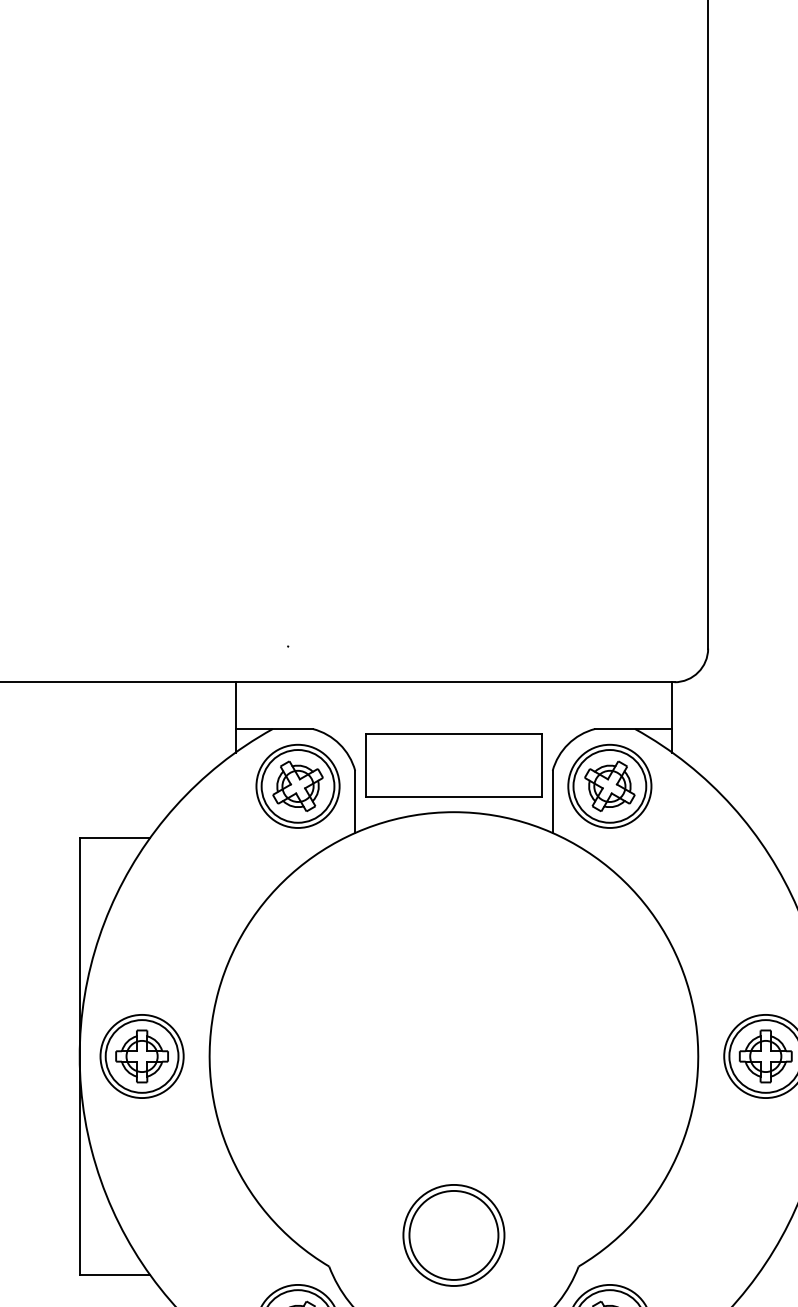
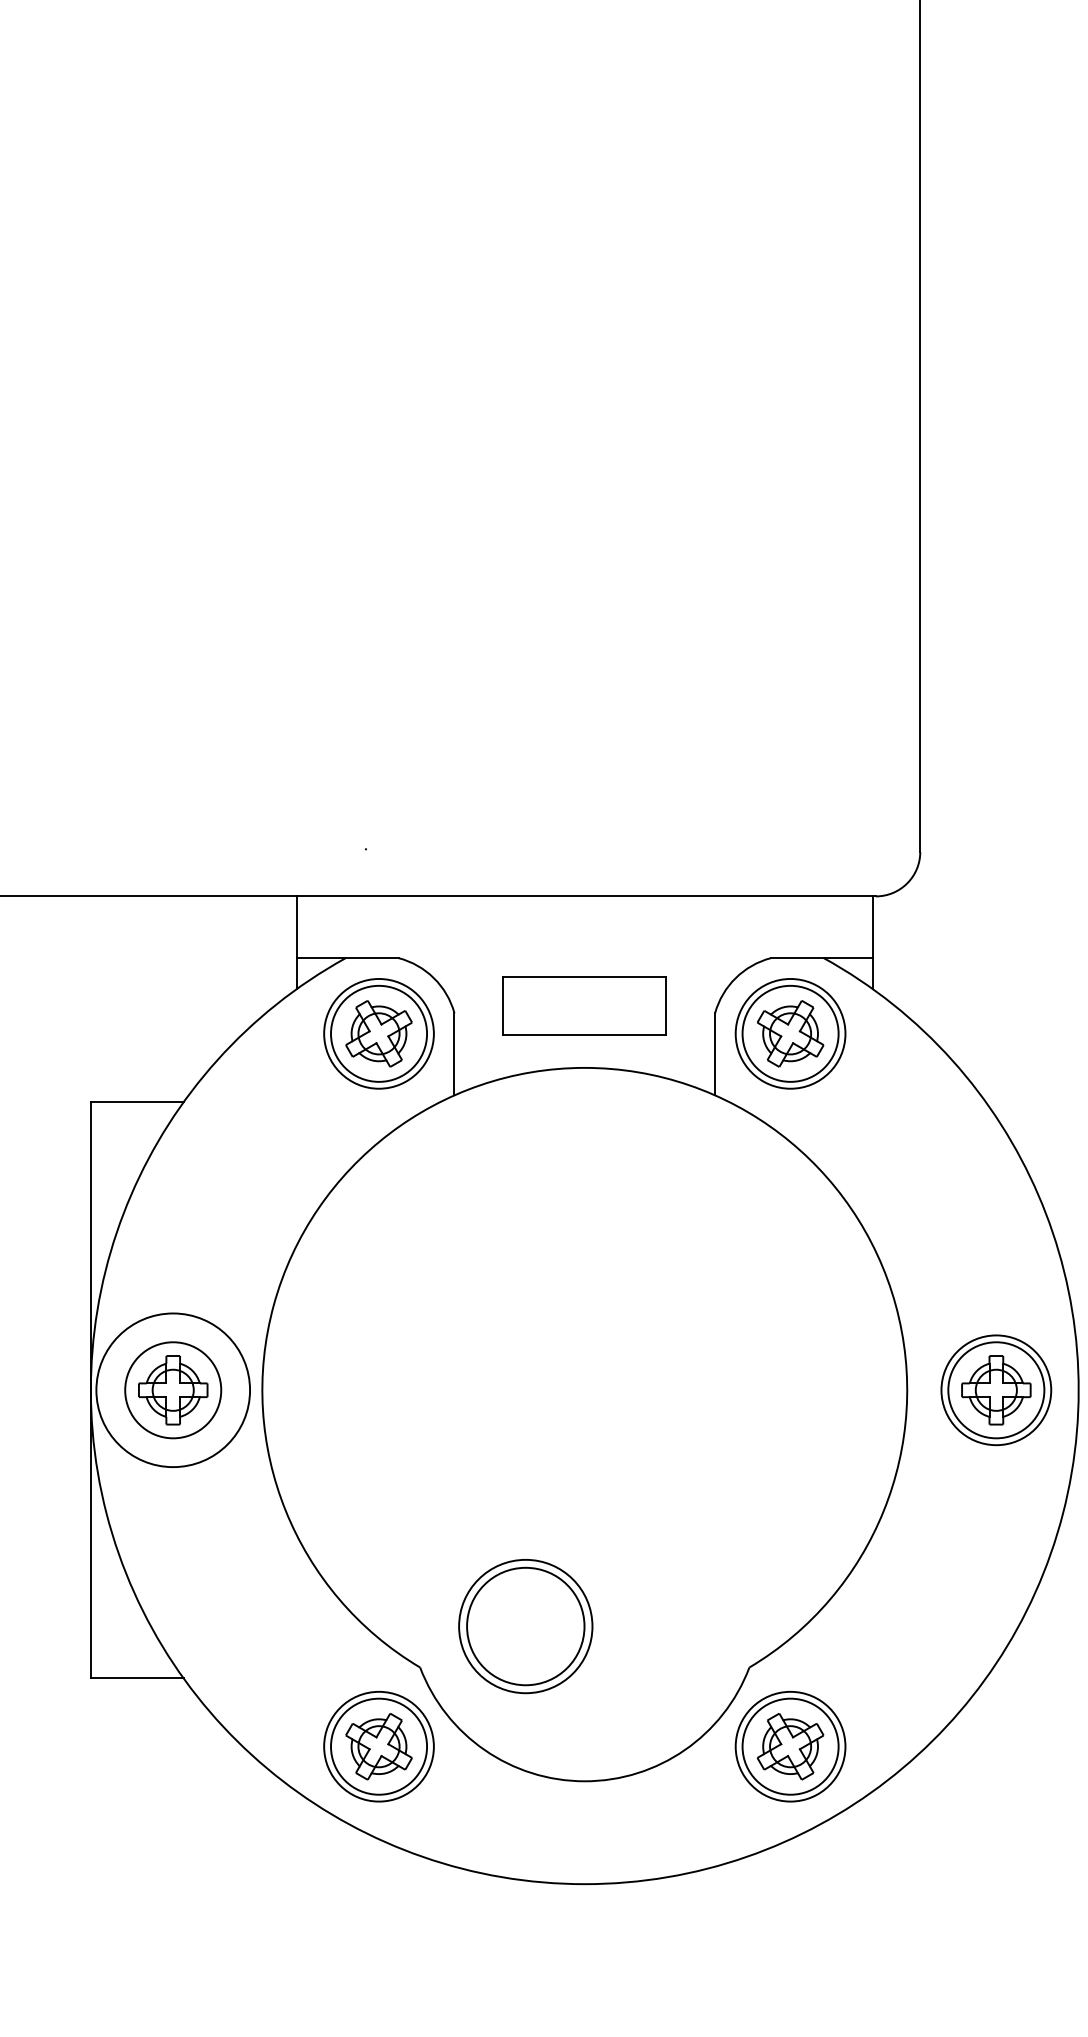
part: (453, 764) -> (584, 1005), size x0.7
circle: (142, 1056) -> (173, 1390), size x1.4
part: (453, 1235) -> (525, 1626), moved

